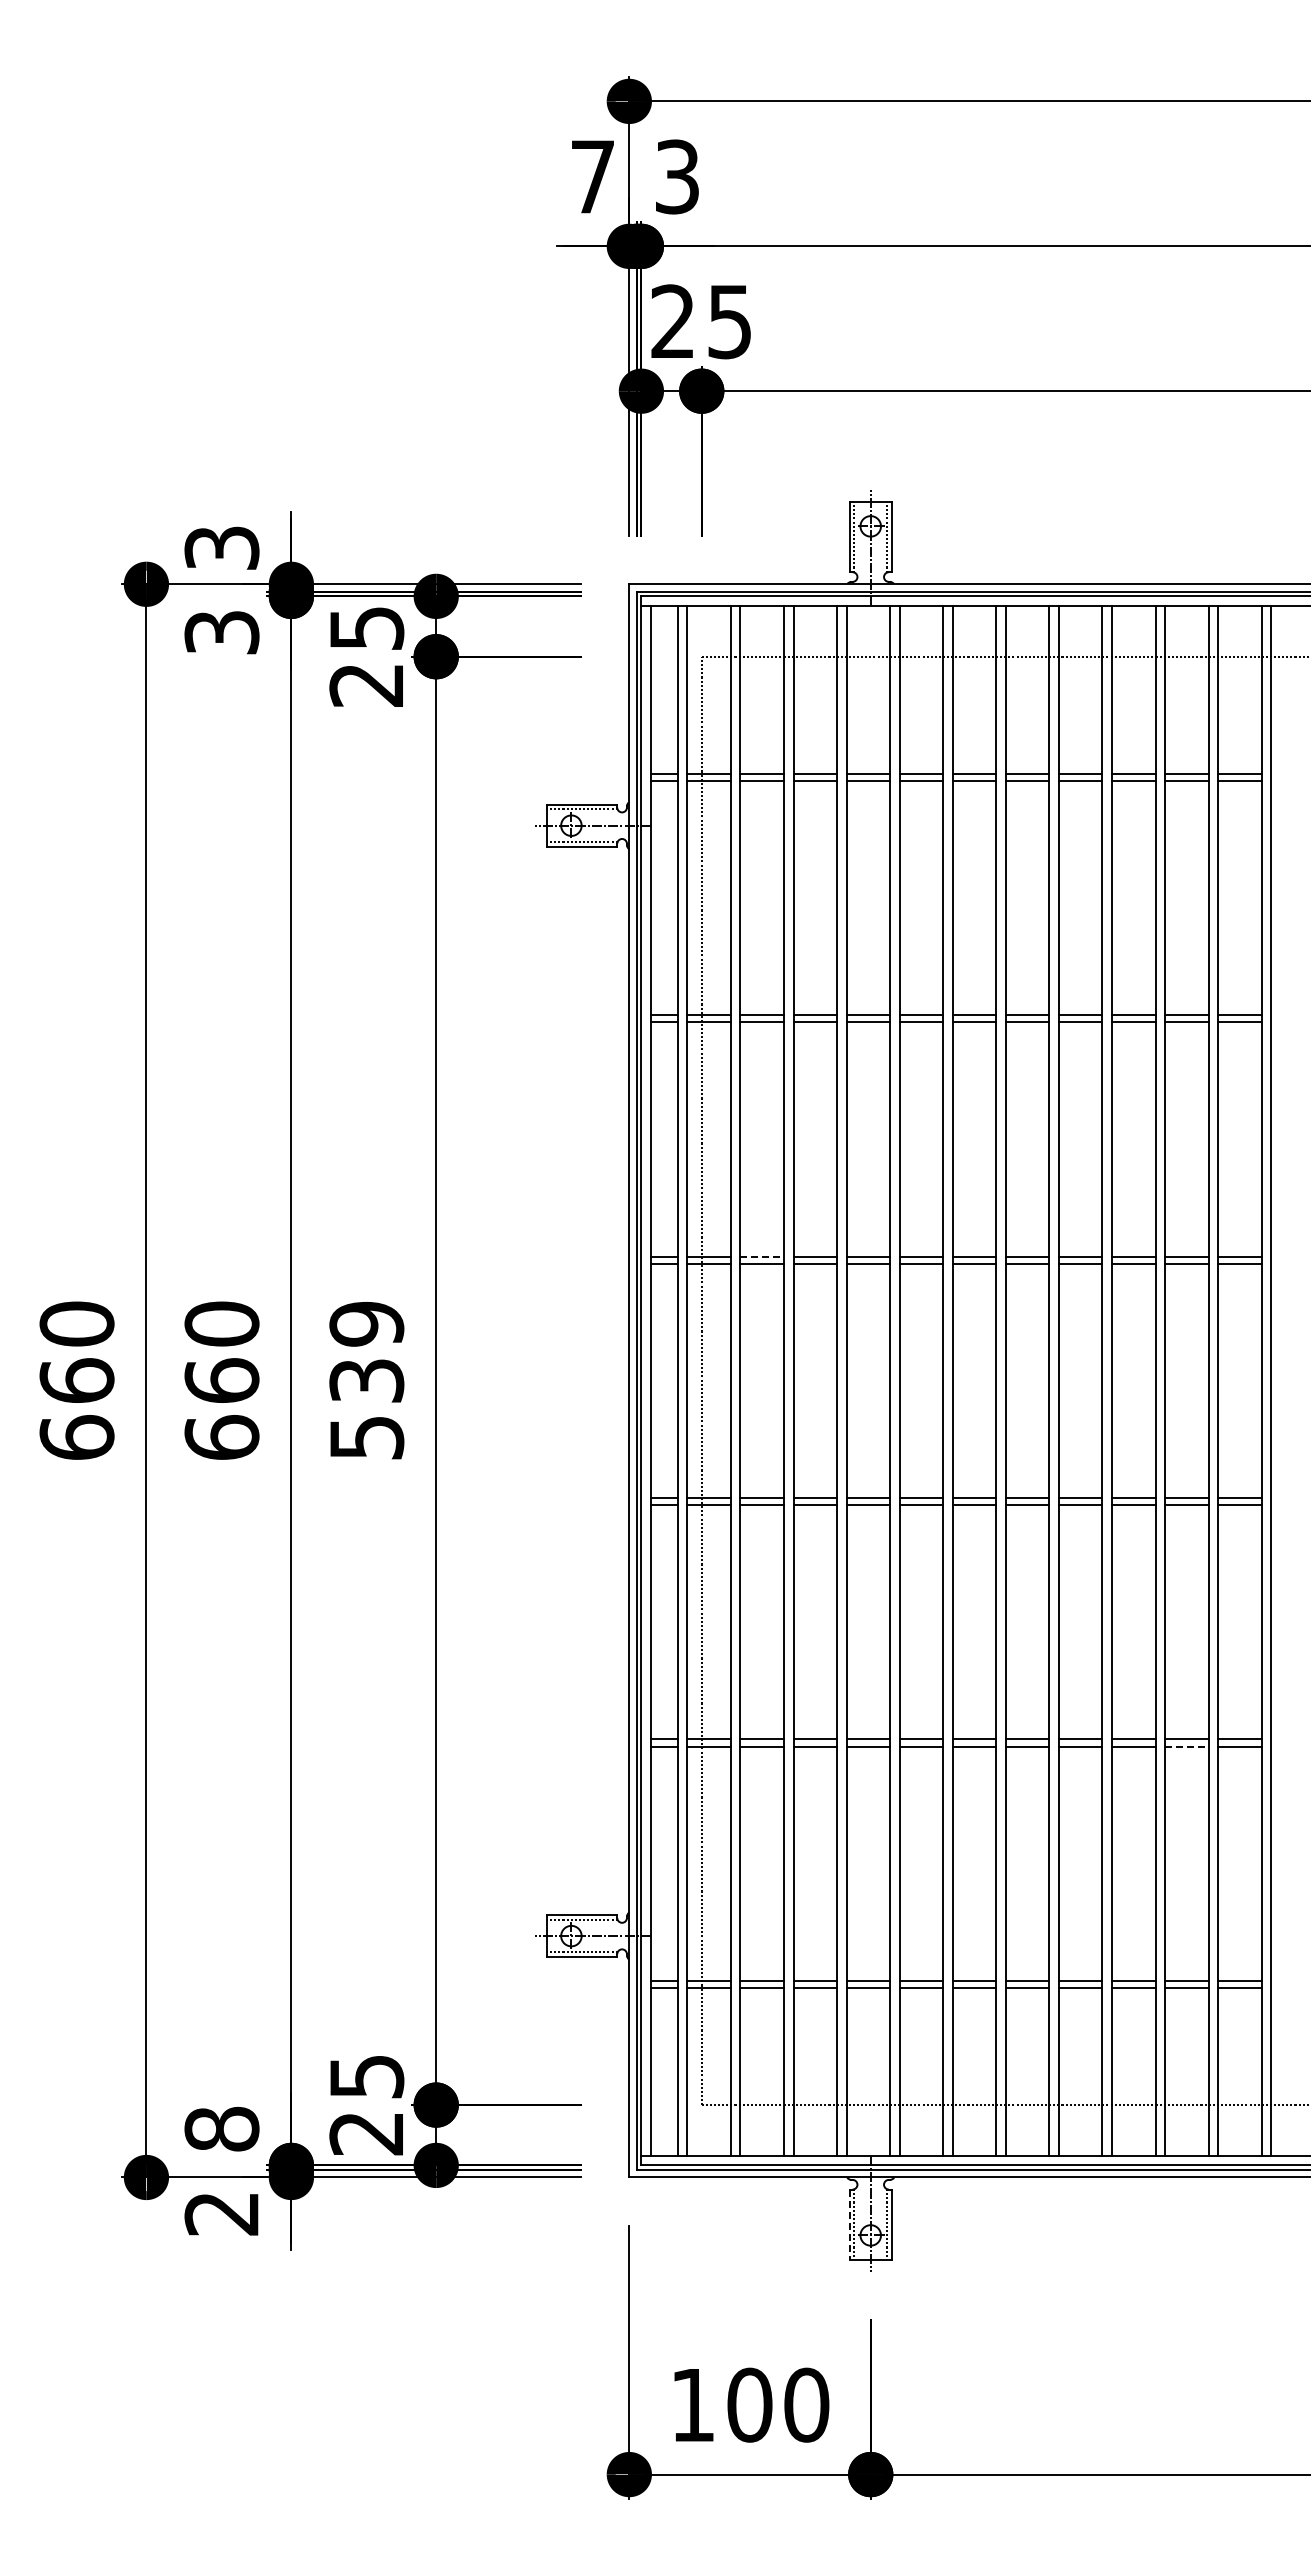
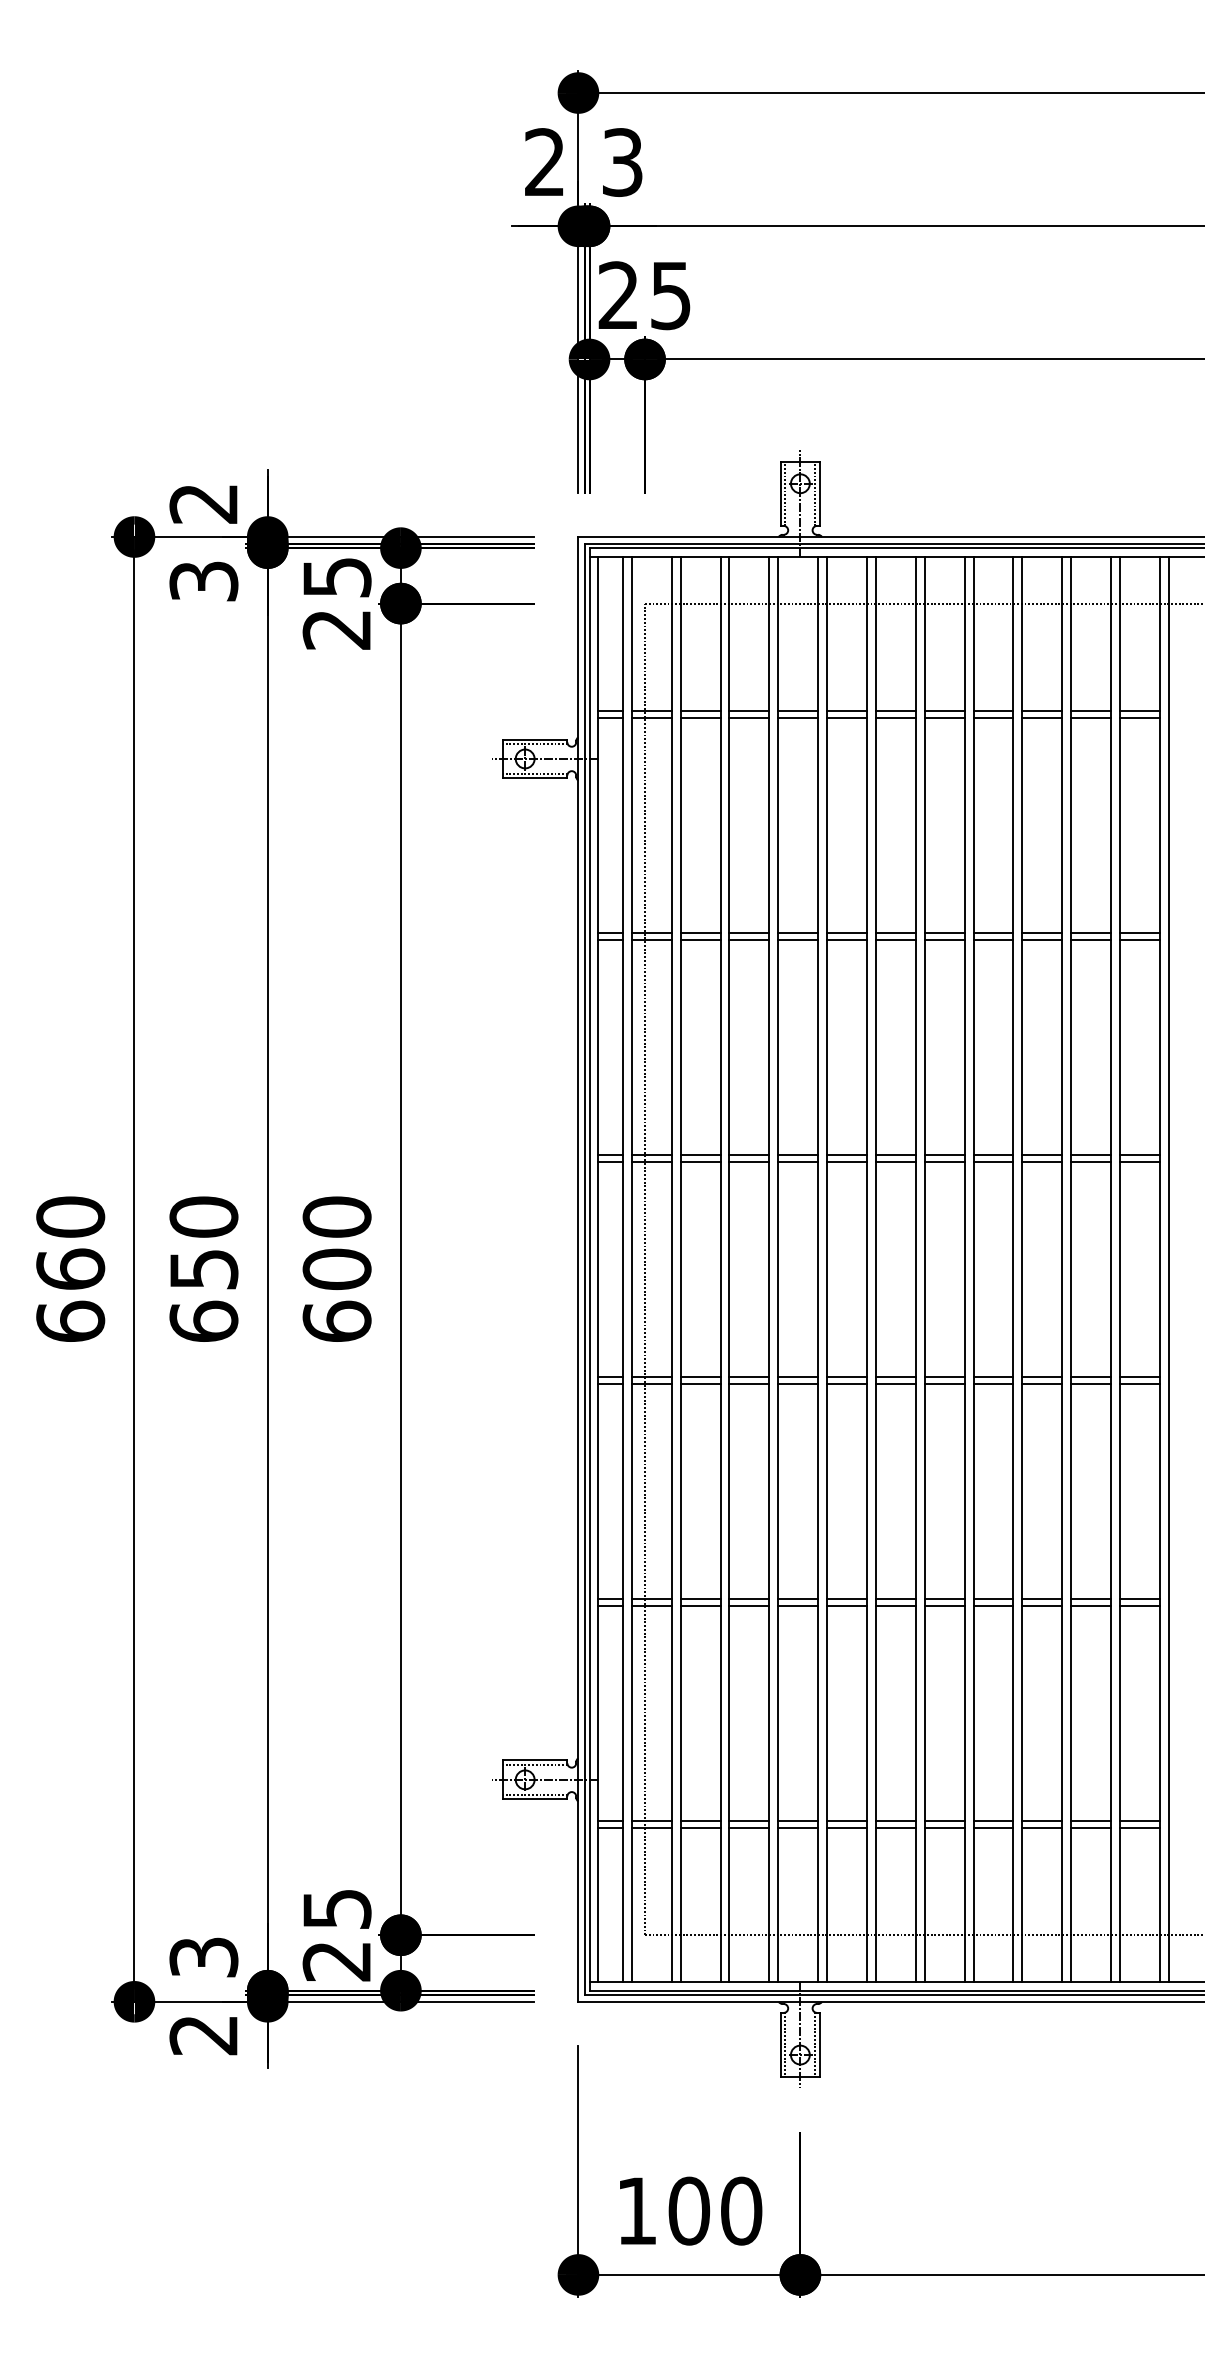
text: (592, 176) -> (544, 162), 7 -> 2
text: (221, 547) -> (203, 503), 3 -> 2
line: (762, 1256) -> (700, 1155), dashed -> solid
text: (221, 1380) -> (203, 1269), 660 -> 650
text: (366, 1380) -> (336, 1269), 539 -> 600
line: (1186, 1746) -> (1090, 1605), dashed -> solid
text: (221, 2128) -> (203, 1956), 8 -> 3
line: (849, 2225) -> (780, 2045), dashed -> solid

